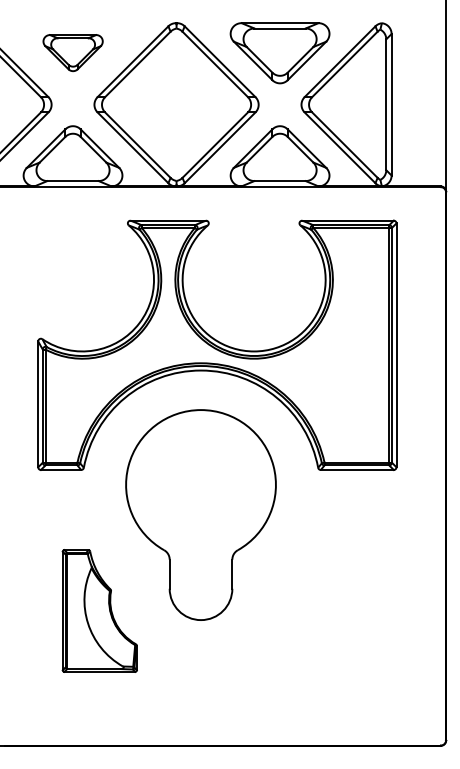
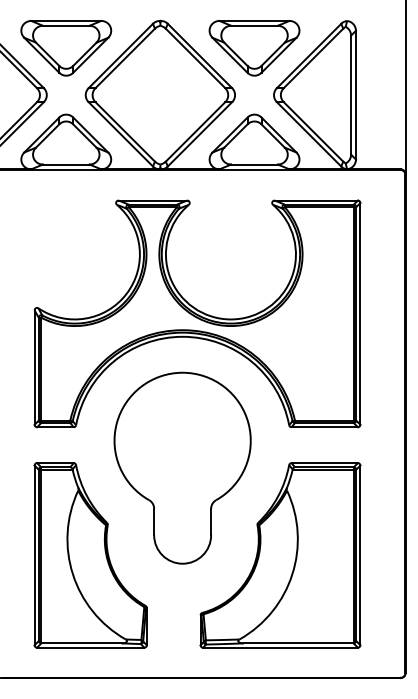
part: (73, 52) -> (66, 47), size x1.67
part: (99, 611) -> (90, 555), size x1.67
part: (308, 611) -> (280, 555), added

